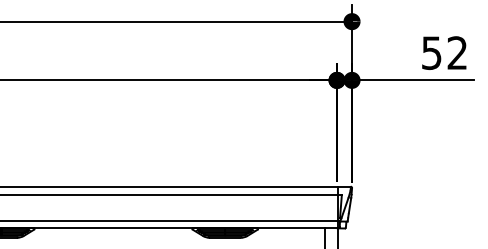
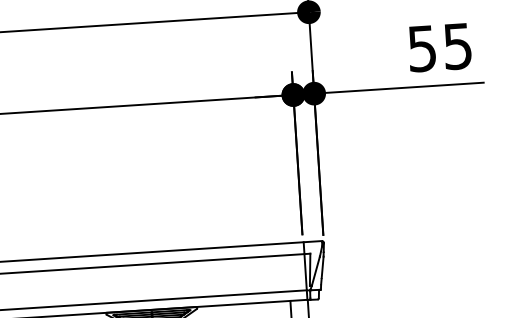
text: (456, 53) -> (456, 47), 52 -> 55

